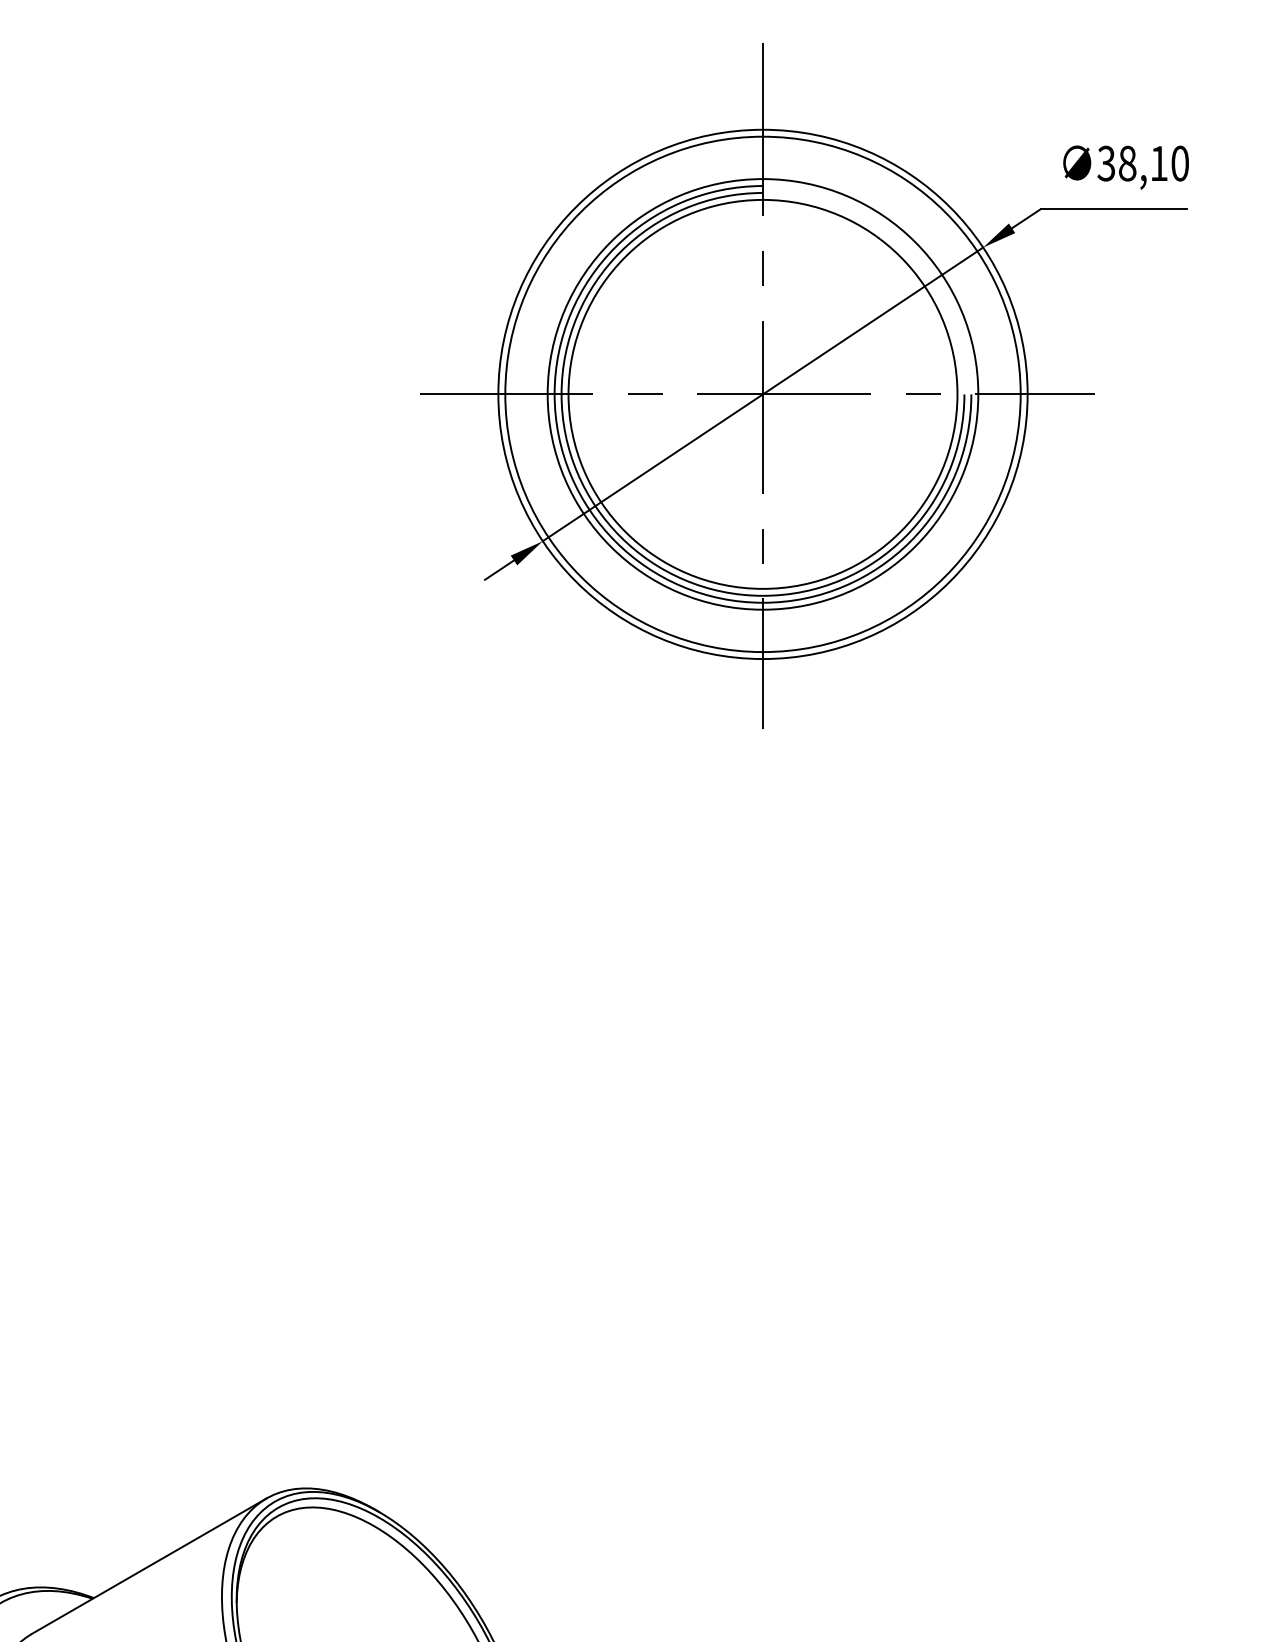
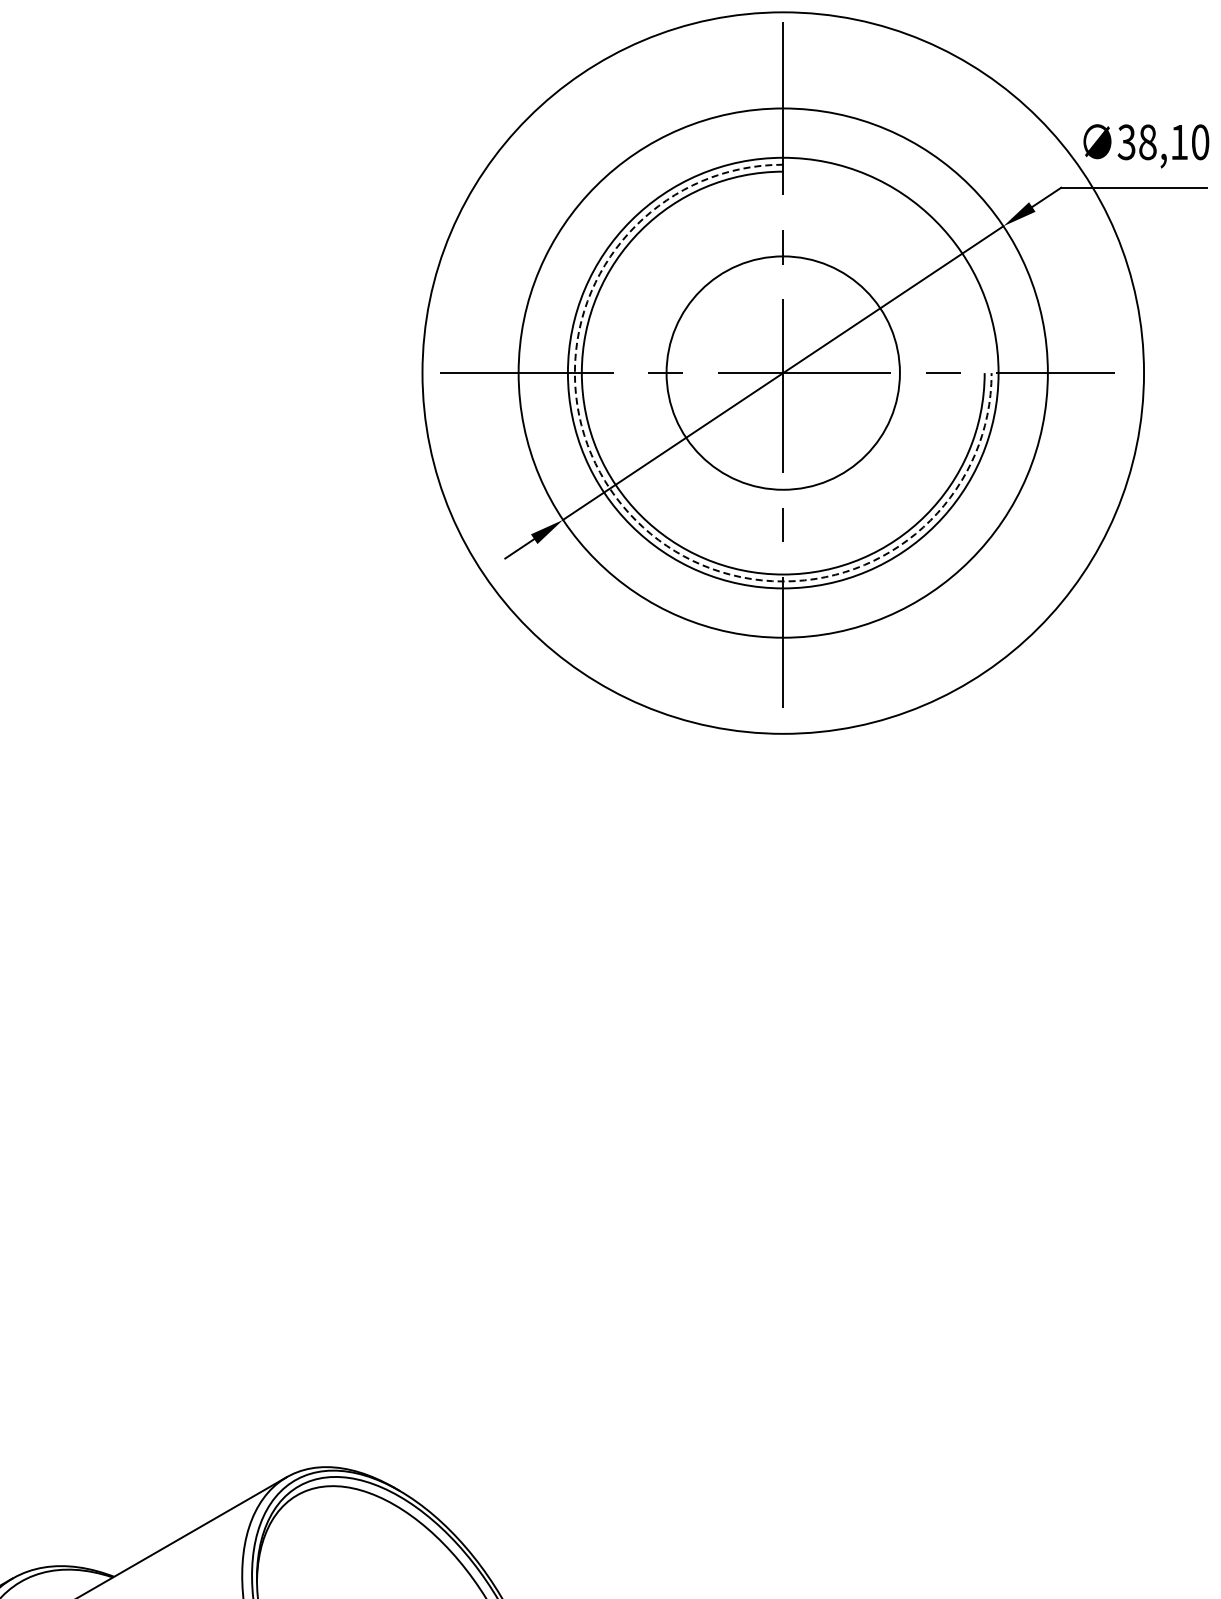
circle: (762, 393) -> (782, 372), size x0.6
circle: (762, 394) -> (782, 373), size x1.4
arc: (615, 541) -> (635, 520), solid -> dashed

